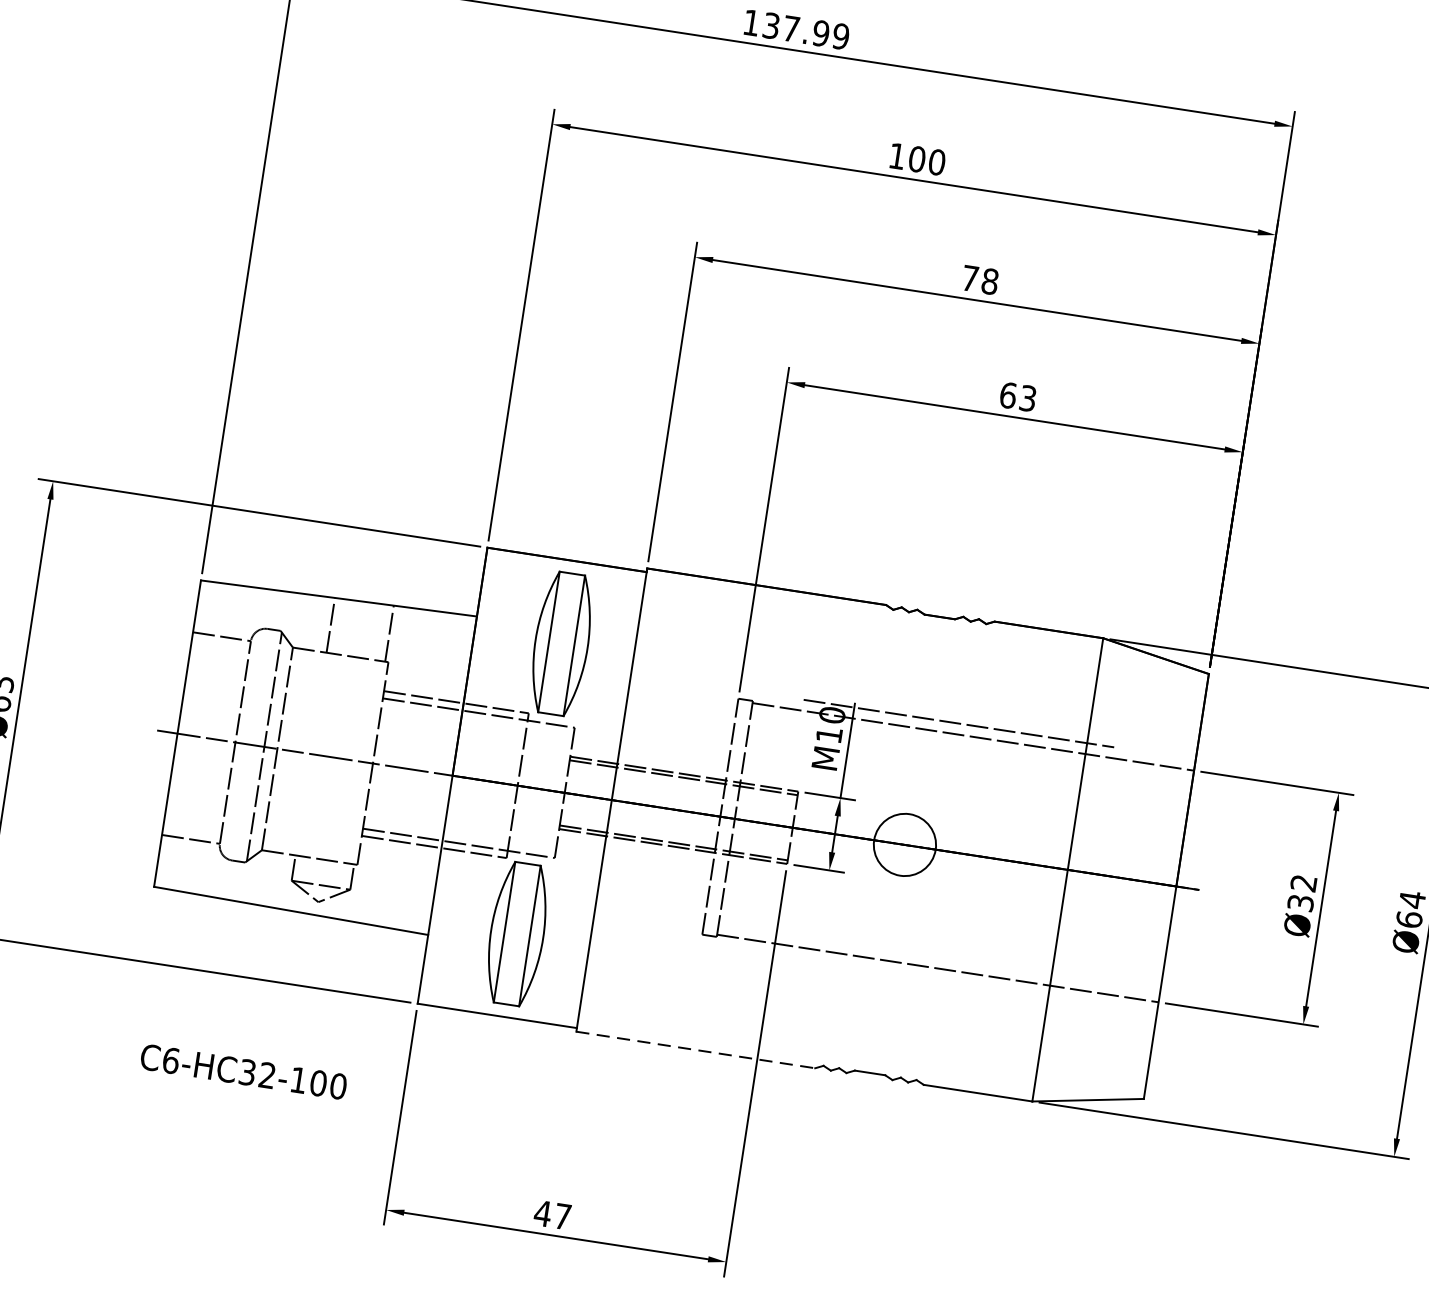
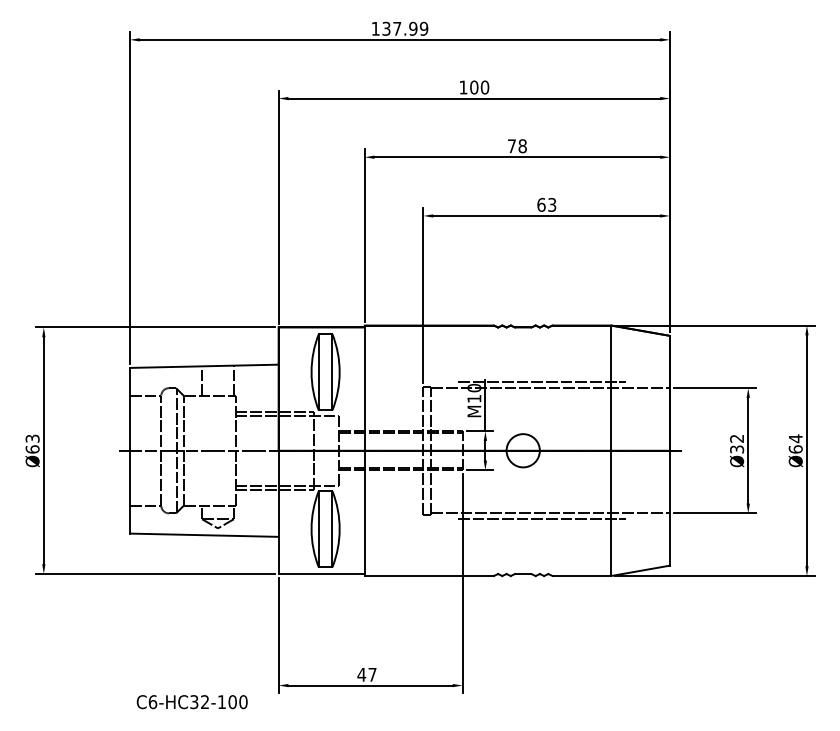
line: (919, 977) -> (541, 519), added
line: (695, 1050) -> (429, 576), dashed -> solid
text: (242, 1072) -> (191, 702), moved

